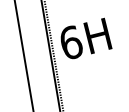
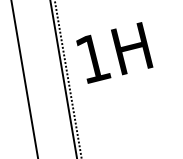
text: (71, 42) -> (93, 58), 6H -> 1H

